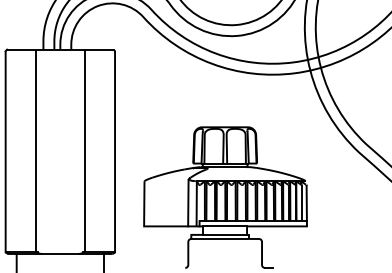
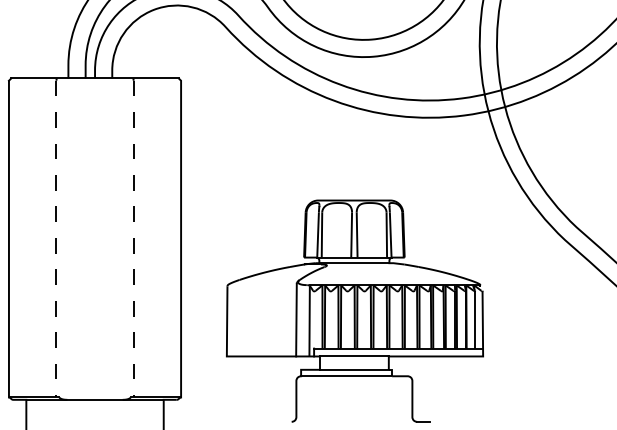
line: (35, 151) -> (55, 238), solid -> dashed
line: (84, 151) -> (133, 238), solid -> dashed

